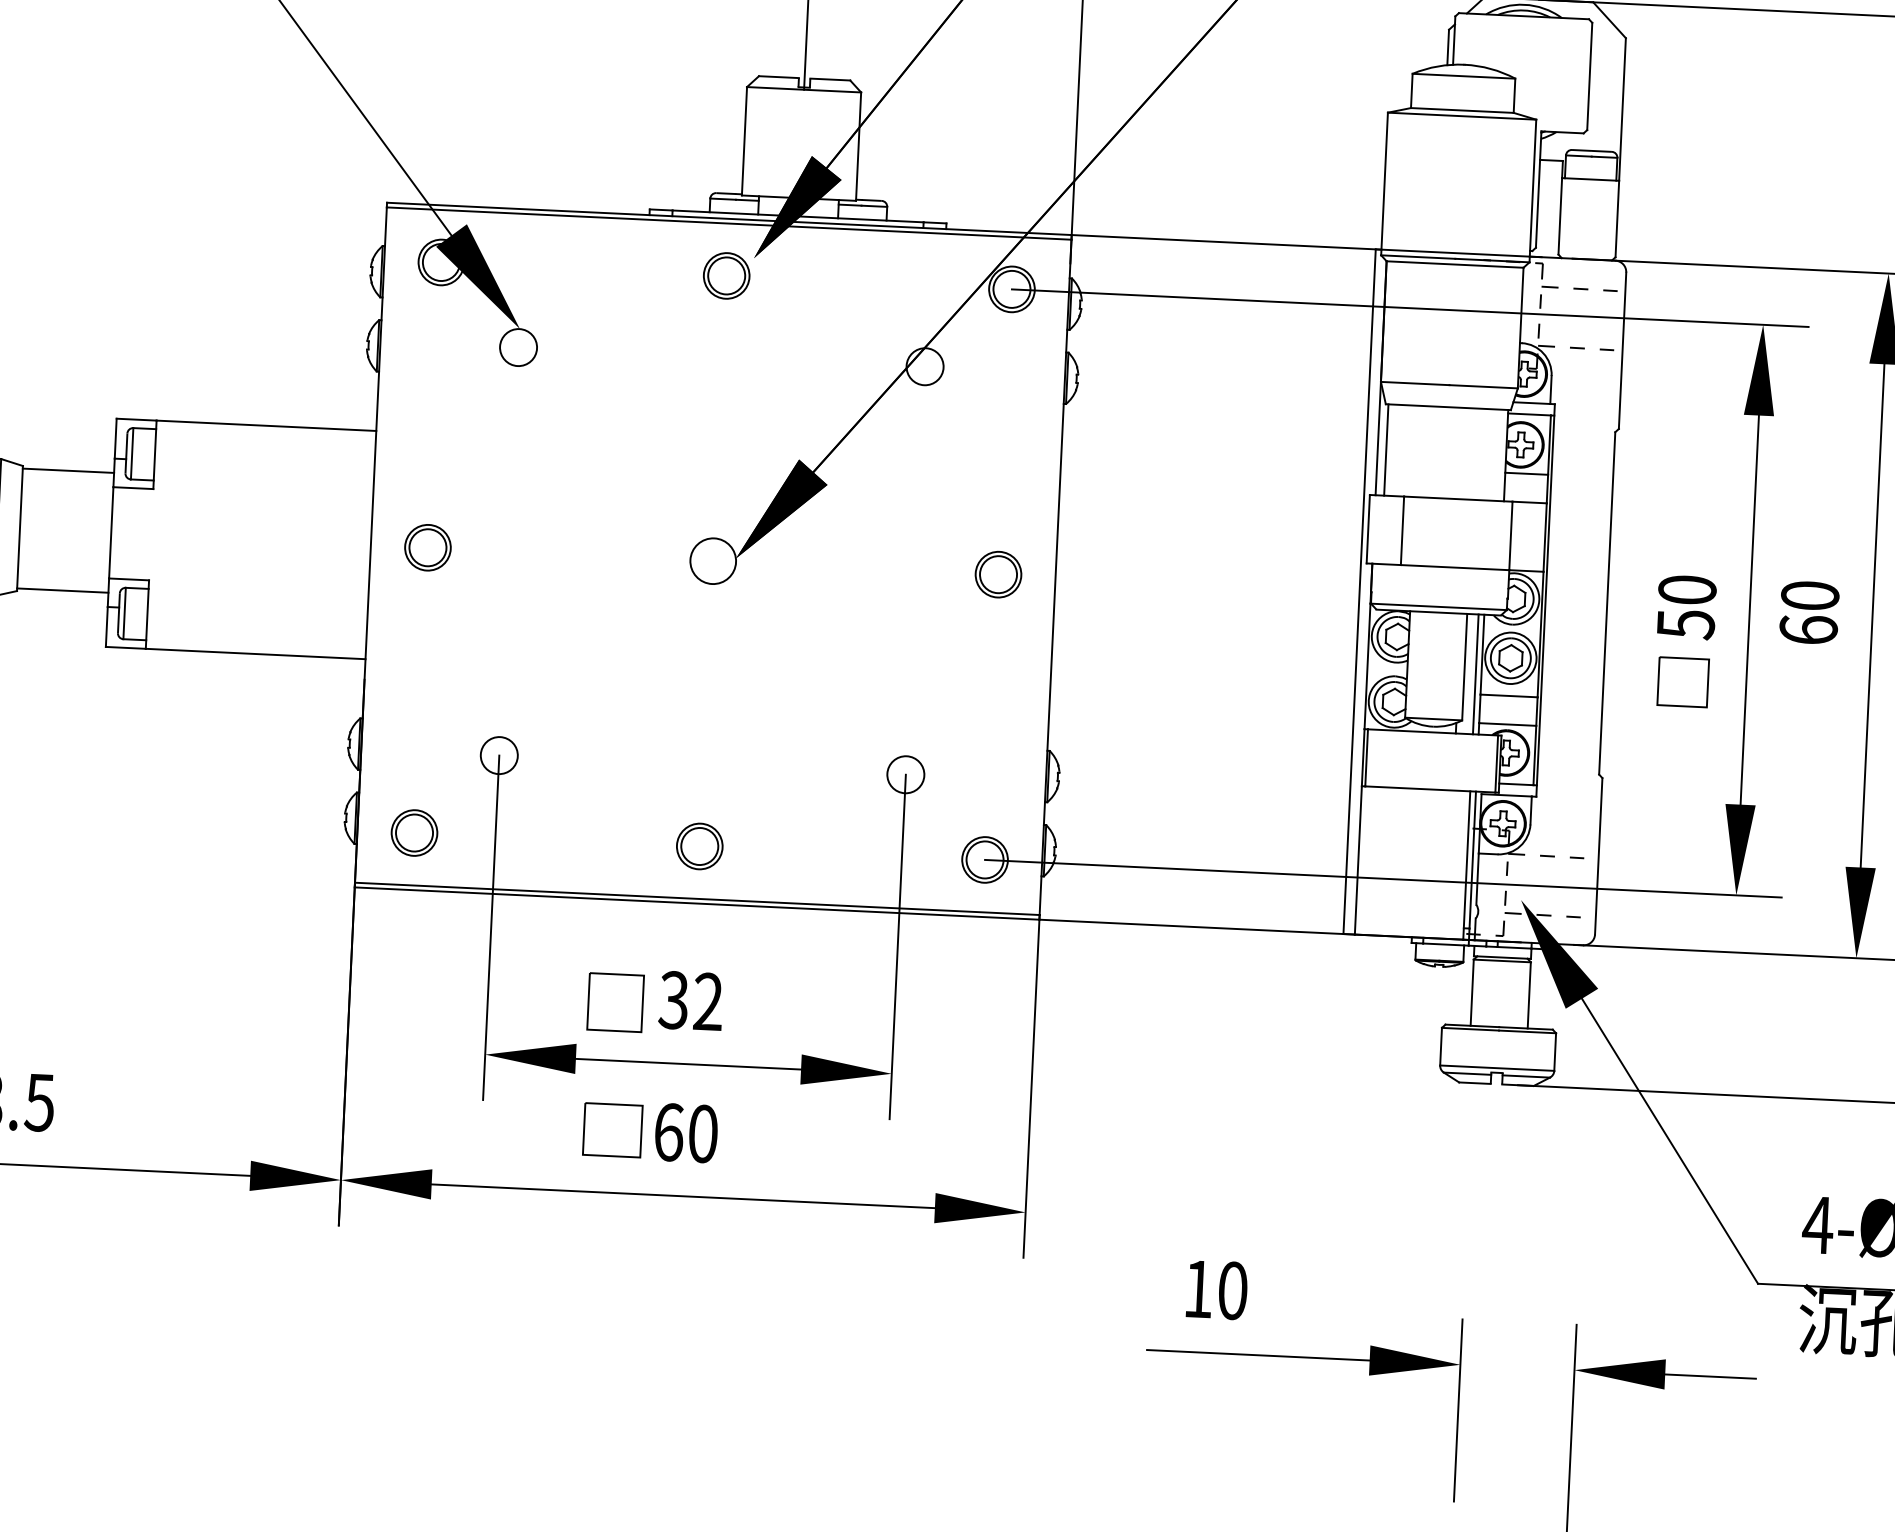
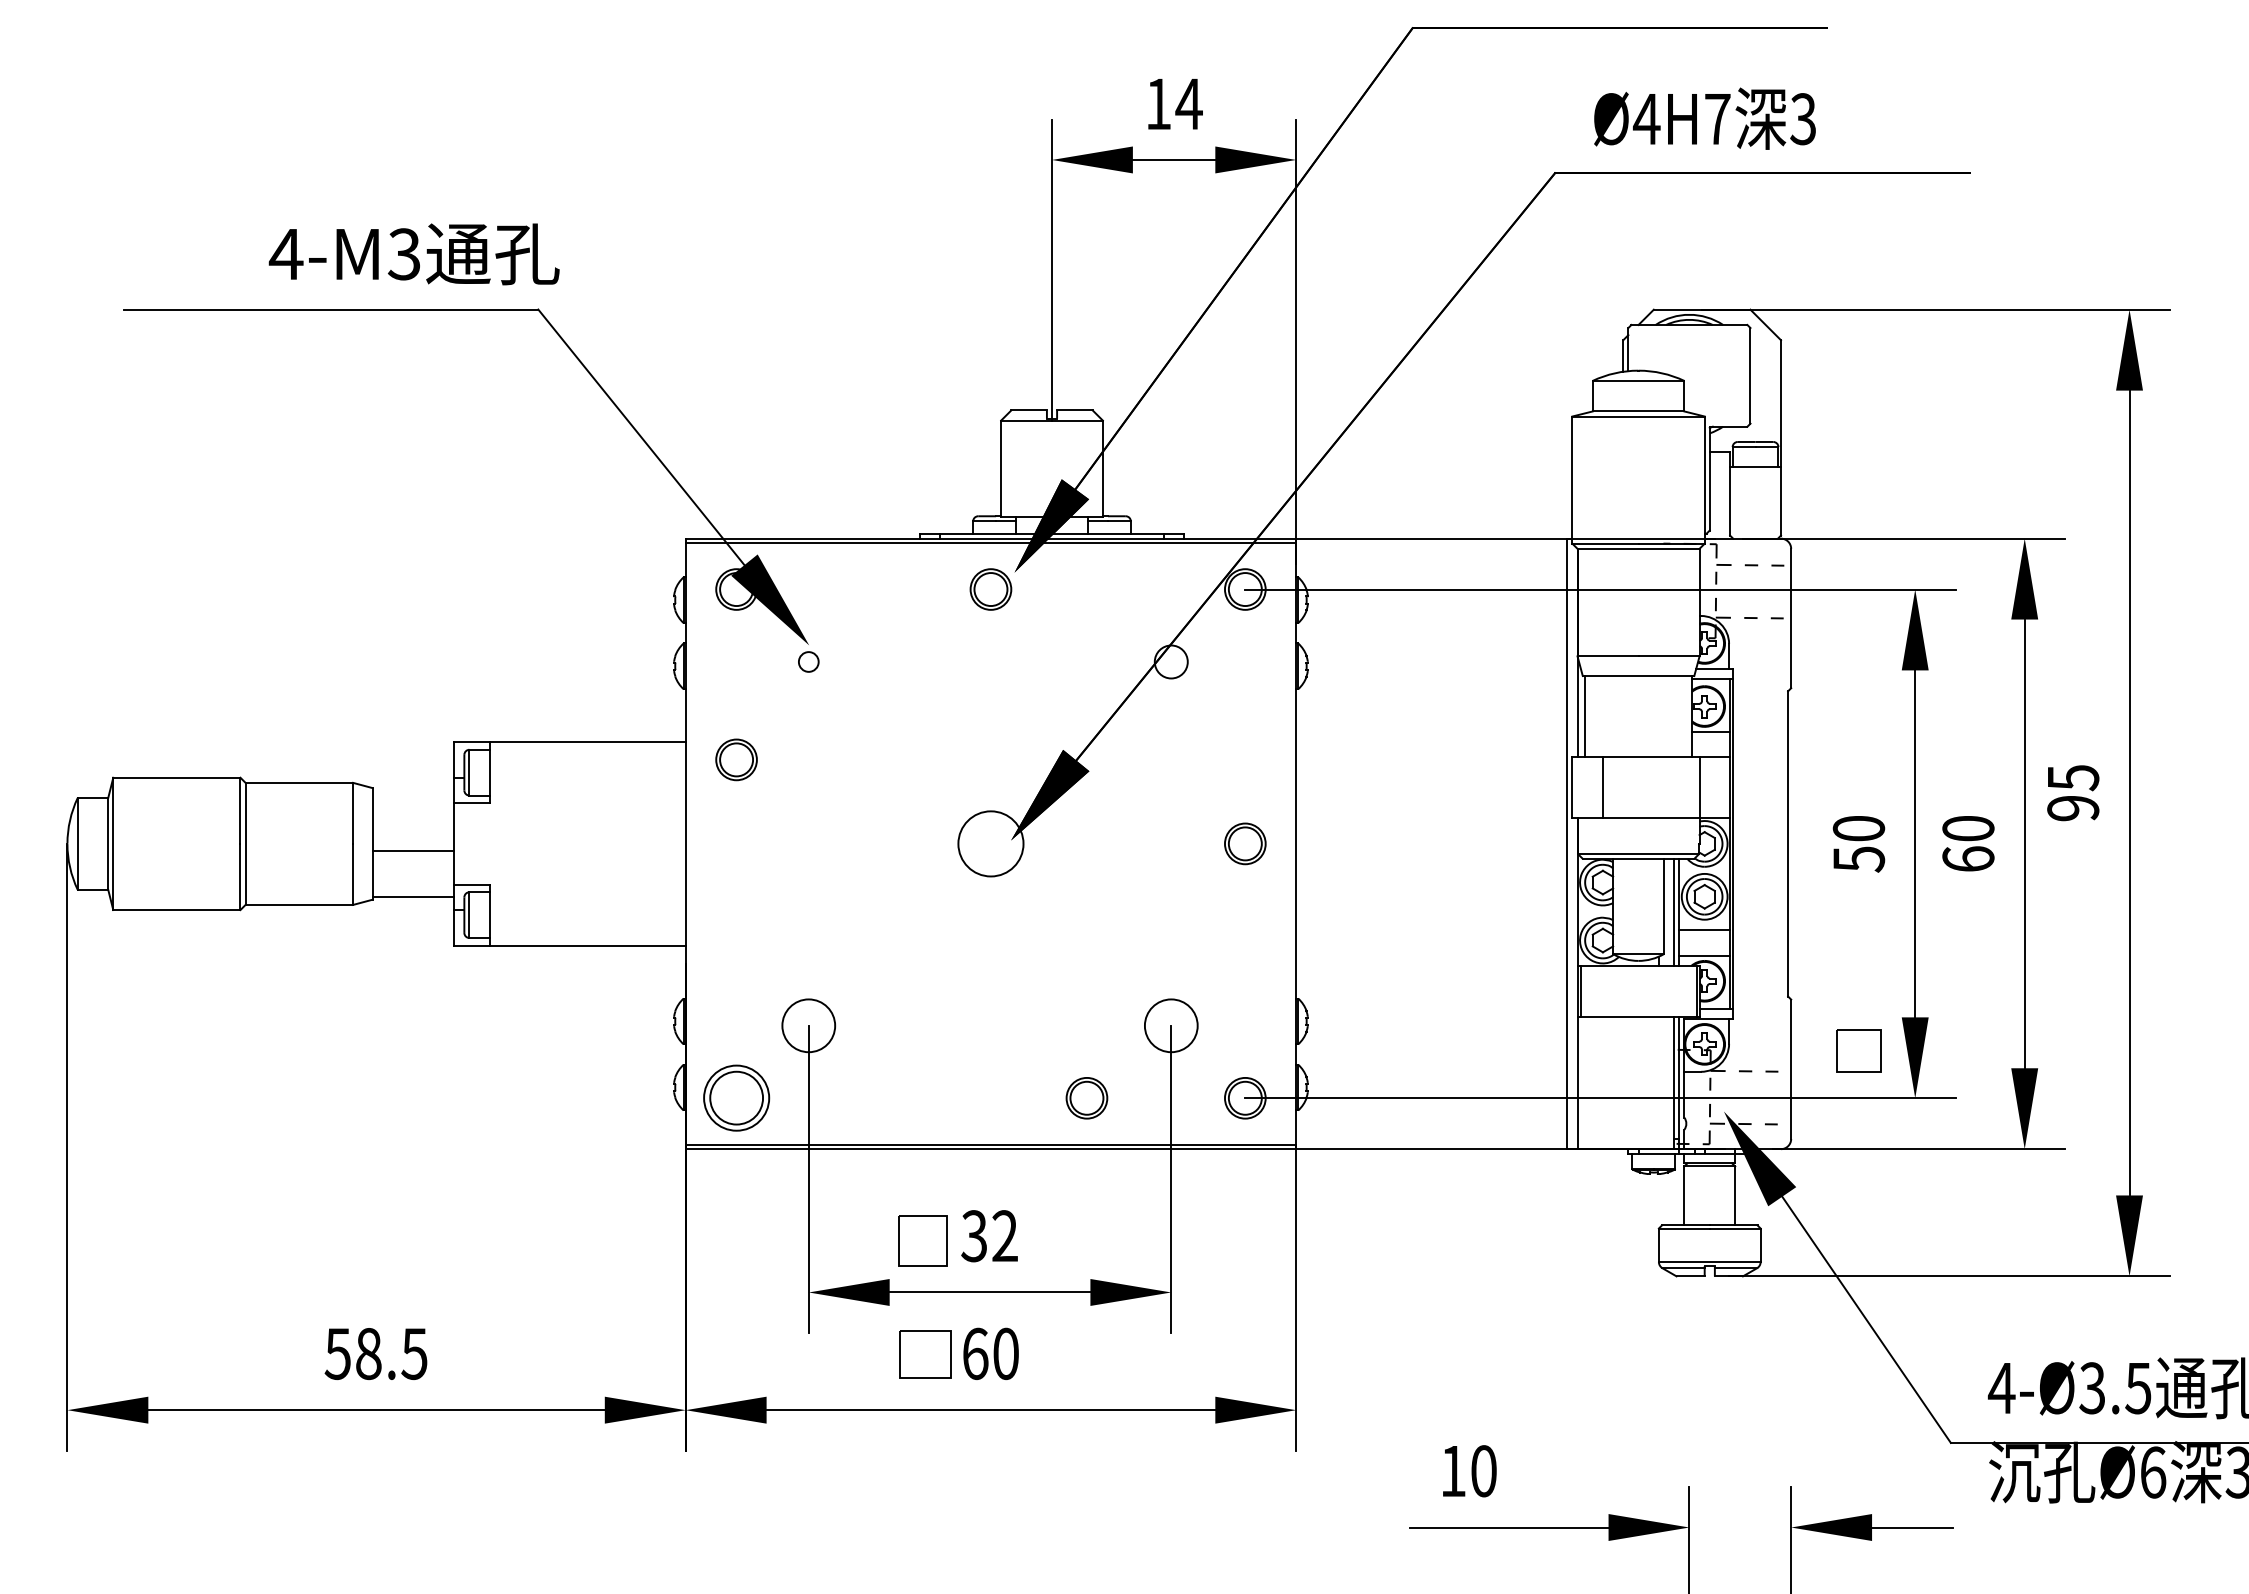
circle: (518, 347) -> (808, 661), size x0.6
line: (68, 470) -> (413, 851), moved
part: (427, 547) -> (736, 759), moved
circle: (712, 560) -> (990, 843), size x1.6
part: (1682, 681) -> (1858, 1050), moved
circle: (499, 755) -> (808, 1025), size x1.6
circle: (904, 774) -> (1170, 1025), size x1.6
part: (414, 833) -> (736, 1098), size x1.6
part: (699, 846) -> (1086, 1098), moved

